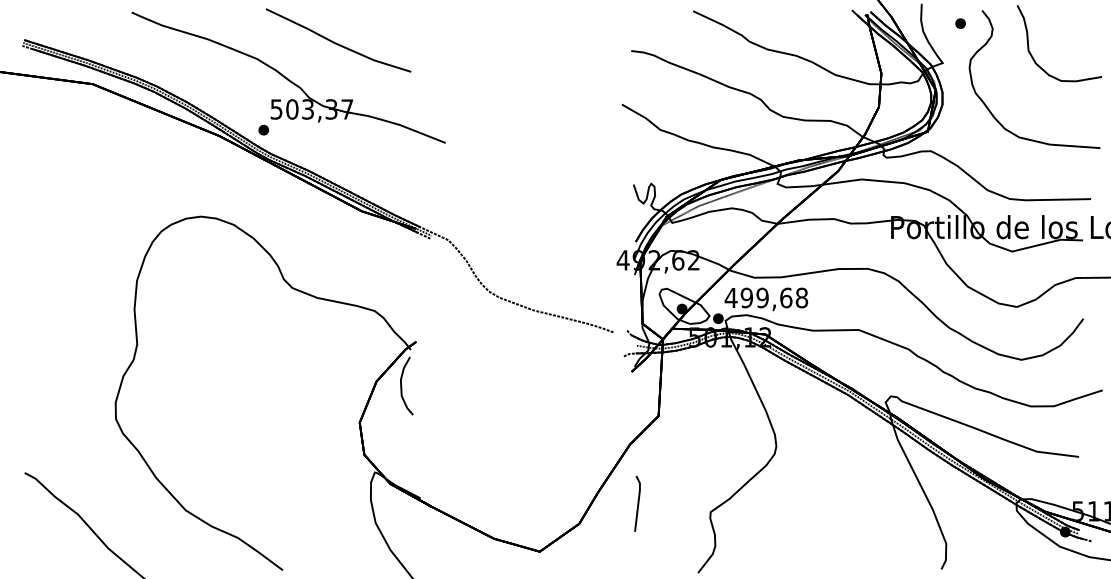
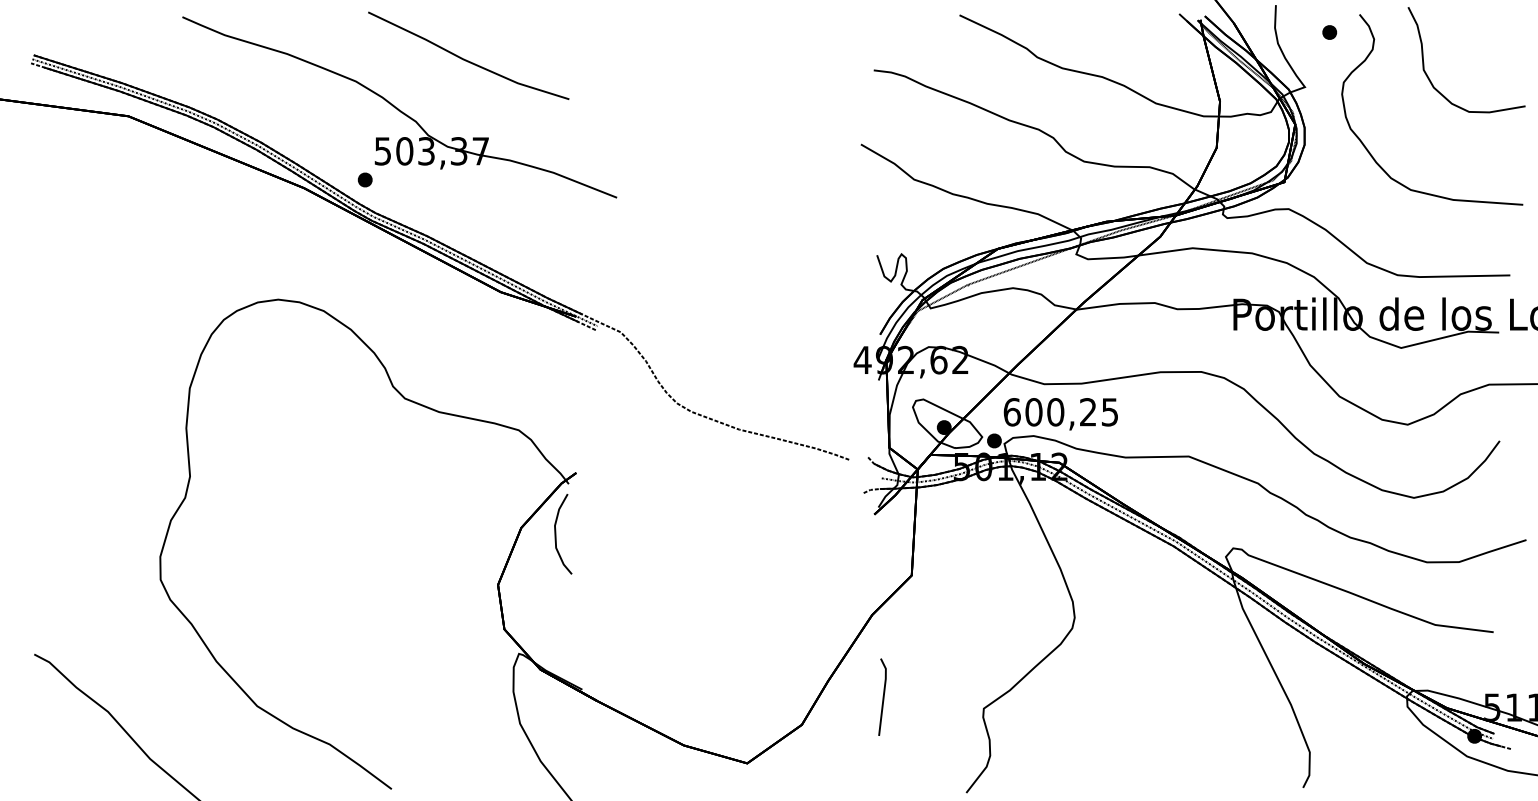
text: (766, 298) -> (1060, 412), 499,68 -> 600,25

